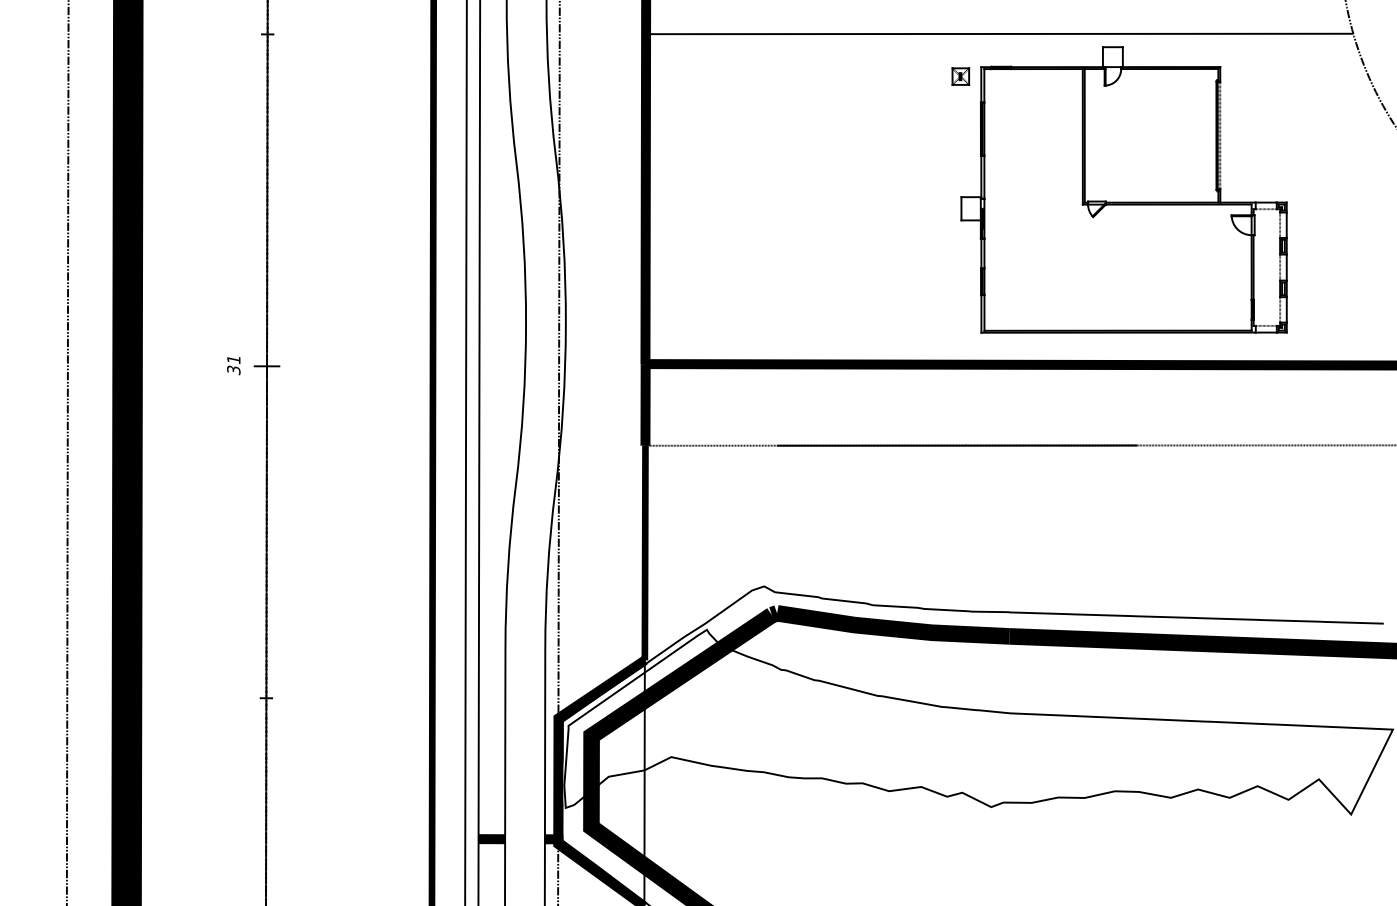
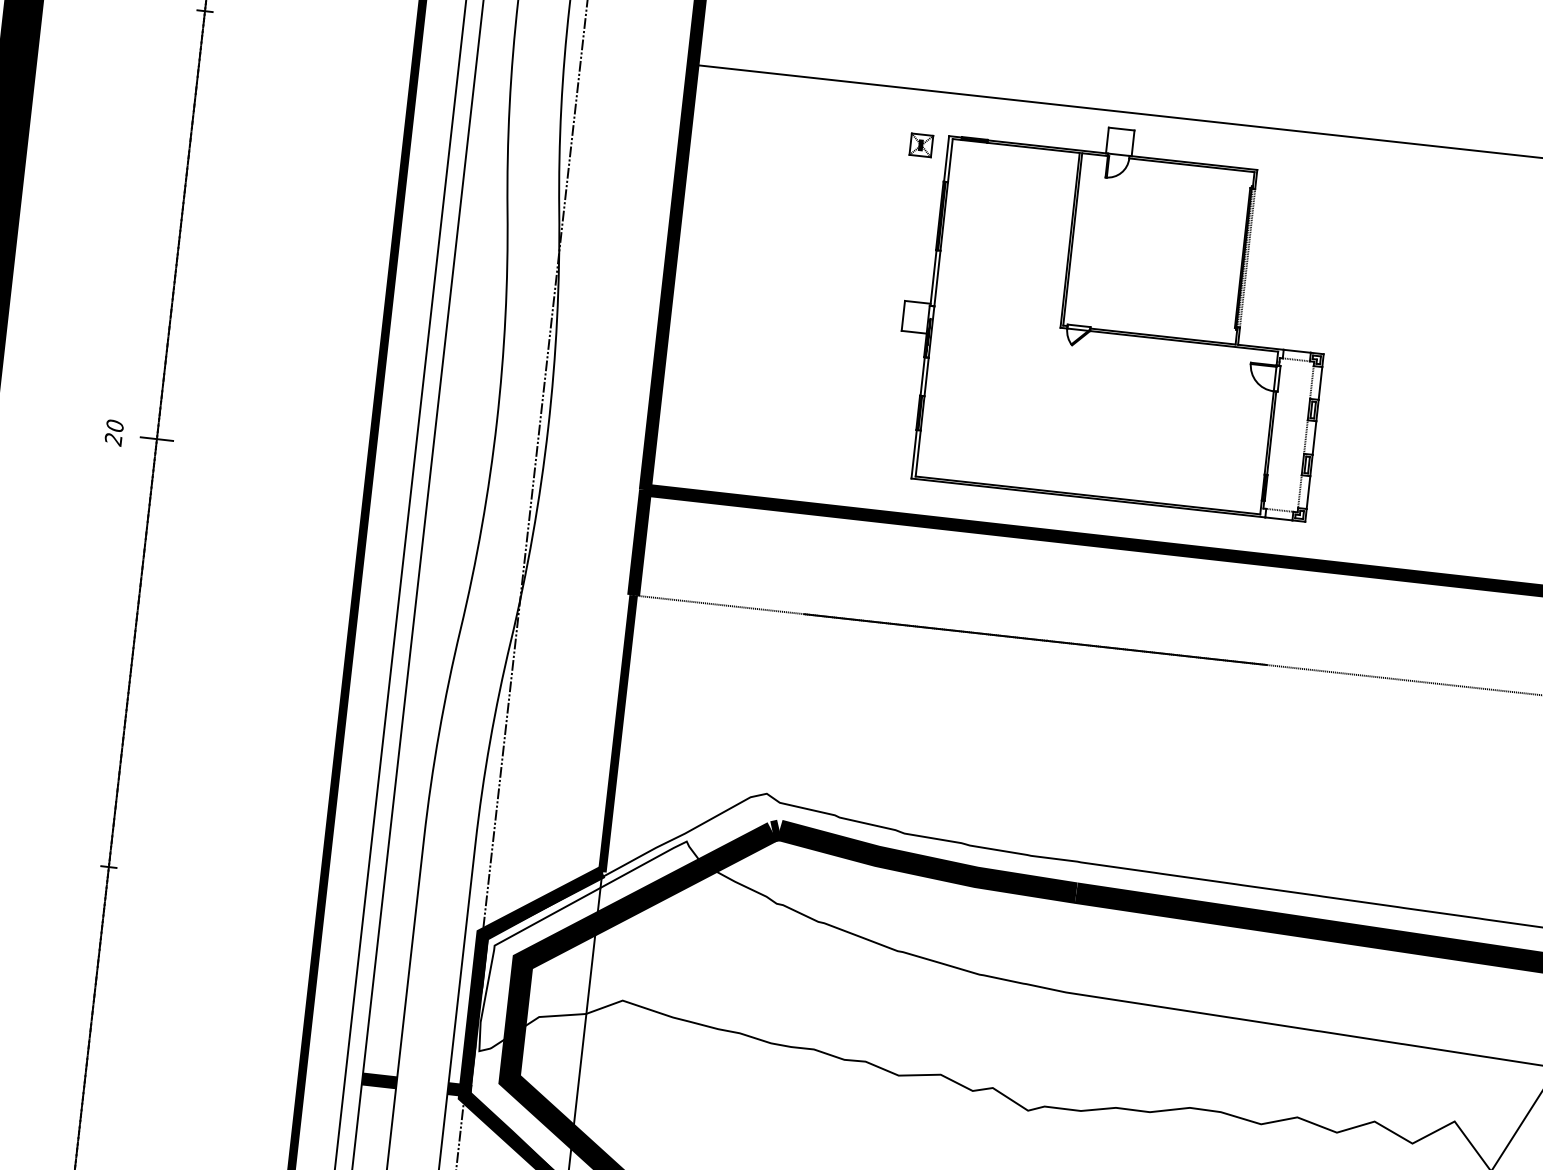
part: (1119, 189) -> (1109, 313), moved
text: (233, 365) -> (113, 433), 31 -> 20

